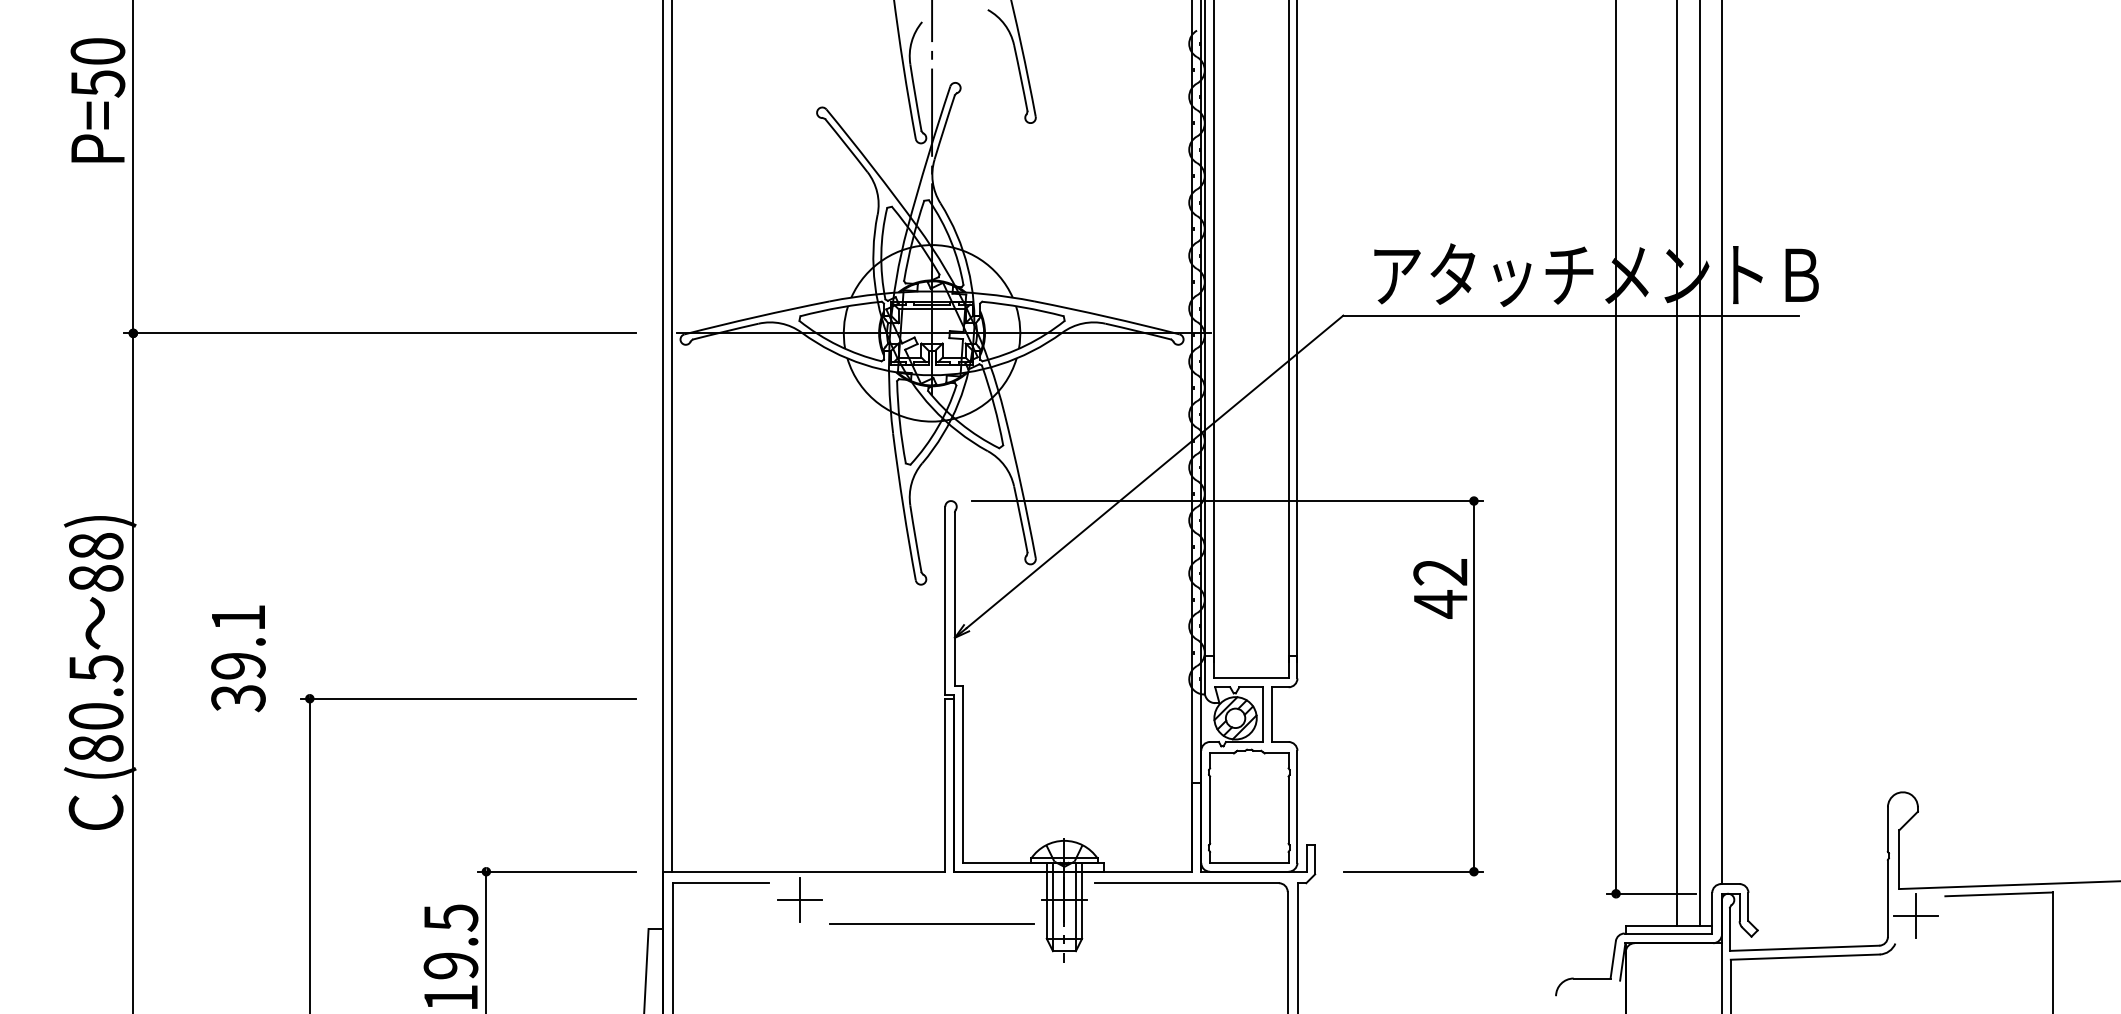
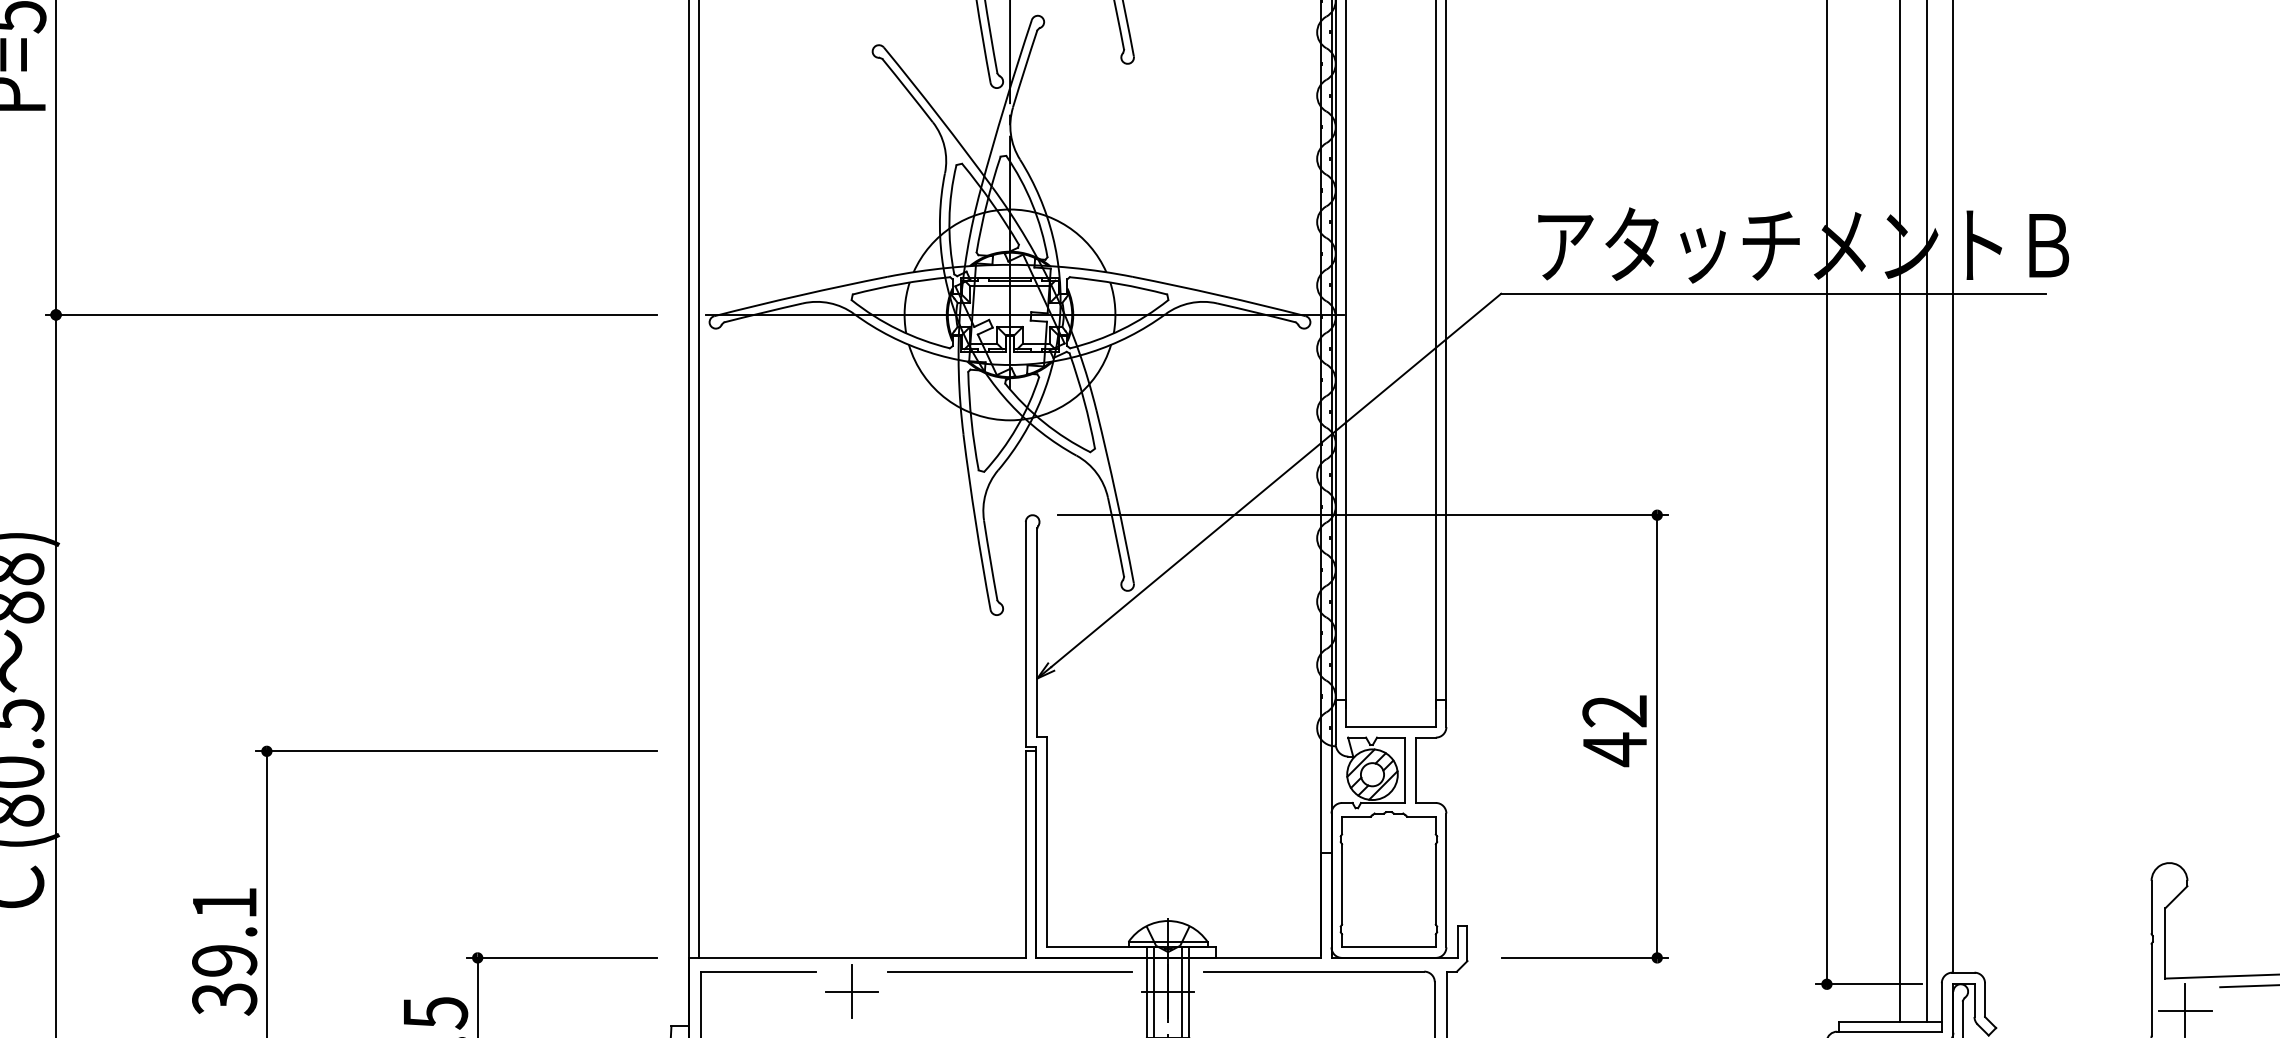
text: (1440, 588) -> (1614, 730), moved
text: (238, 658) -> (224, 951), moved
line: (931, 923) -> (1009, 970), moved

